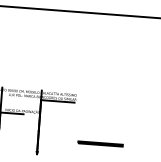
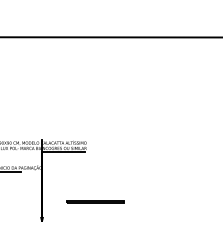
line: (100, 143) -> (95, 201), moved

